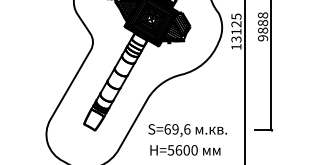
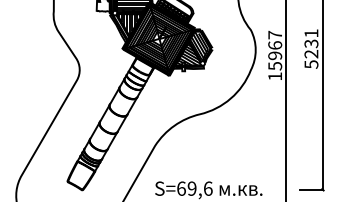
text: (262, 26) -> (310, 48), 9888 -> 5231
text: (236, 27) -> (275, 49), 13125 -> 15967

